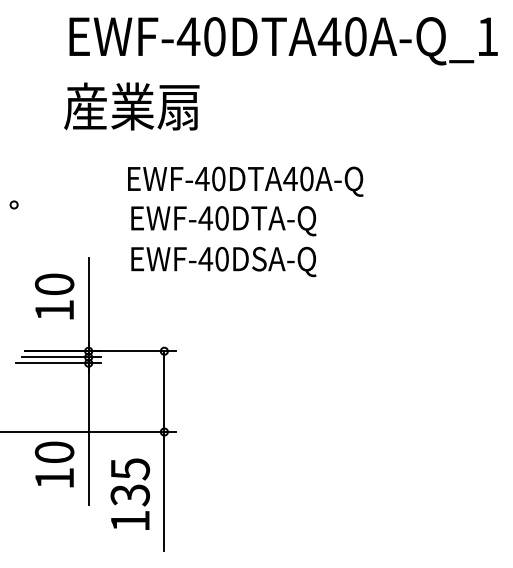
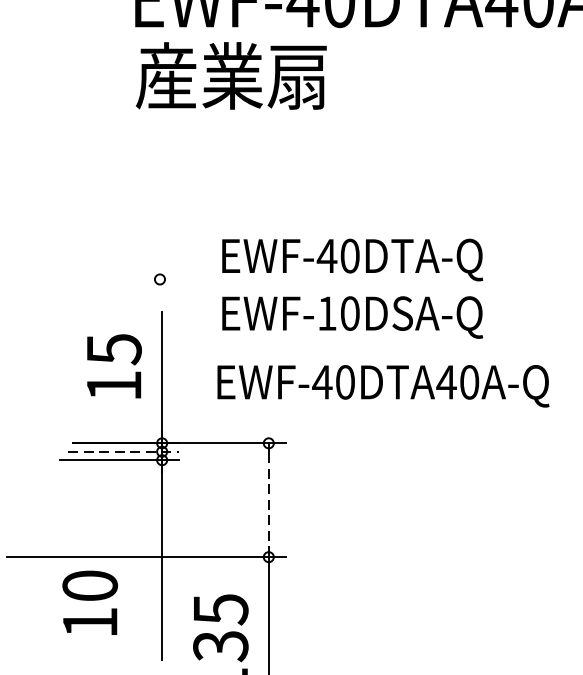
text: (131, 106) -> (230, 75), moved
text: (245, 181) -> (383, 385), moved
circle: (13, 204) -> (159, 278), moved
text: (205, 259) -> (326, 314), EWF-40DSA-Q -> EWF-10DSA-Q
text: (54, 284) -> (113, 349), 10 -> 15
line: (61, 357) -> (123, 452), solid -> dashed
line: (164, 392) -> (268, 501), solid -> dashed
text: (54, 464) -> (90, 602), moved

